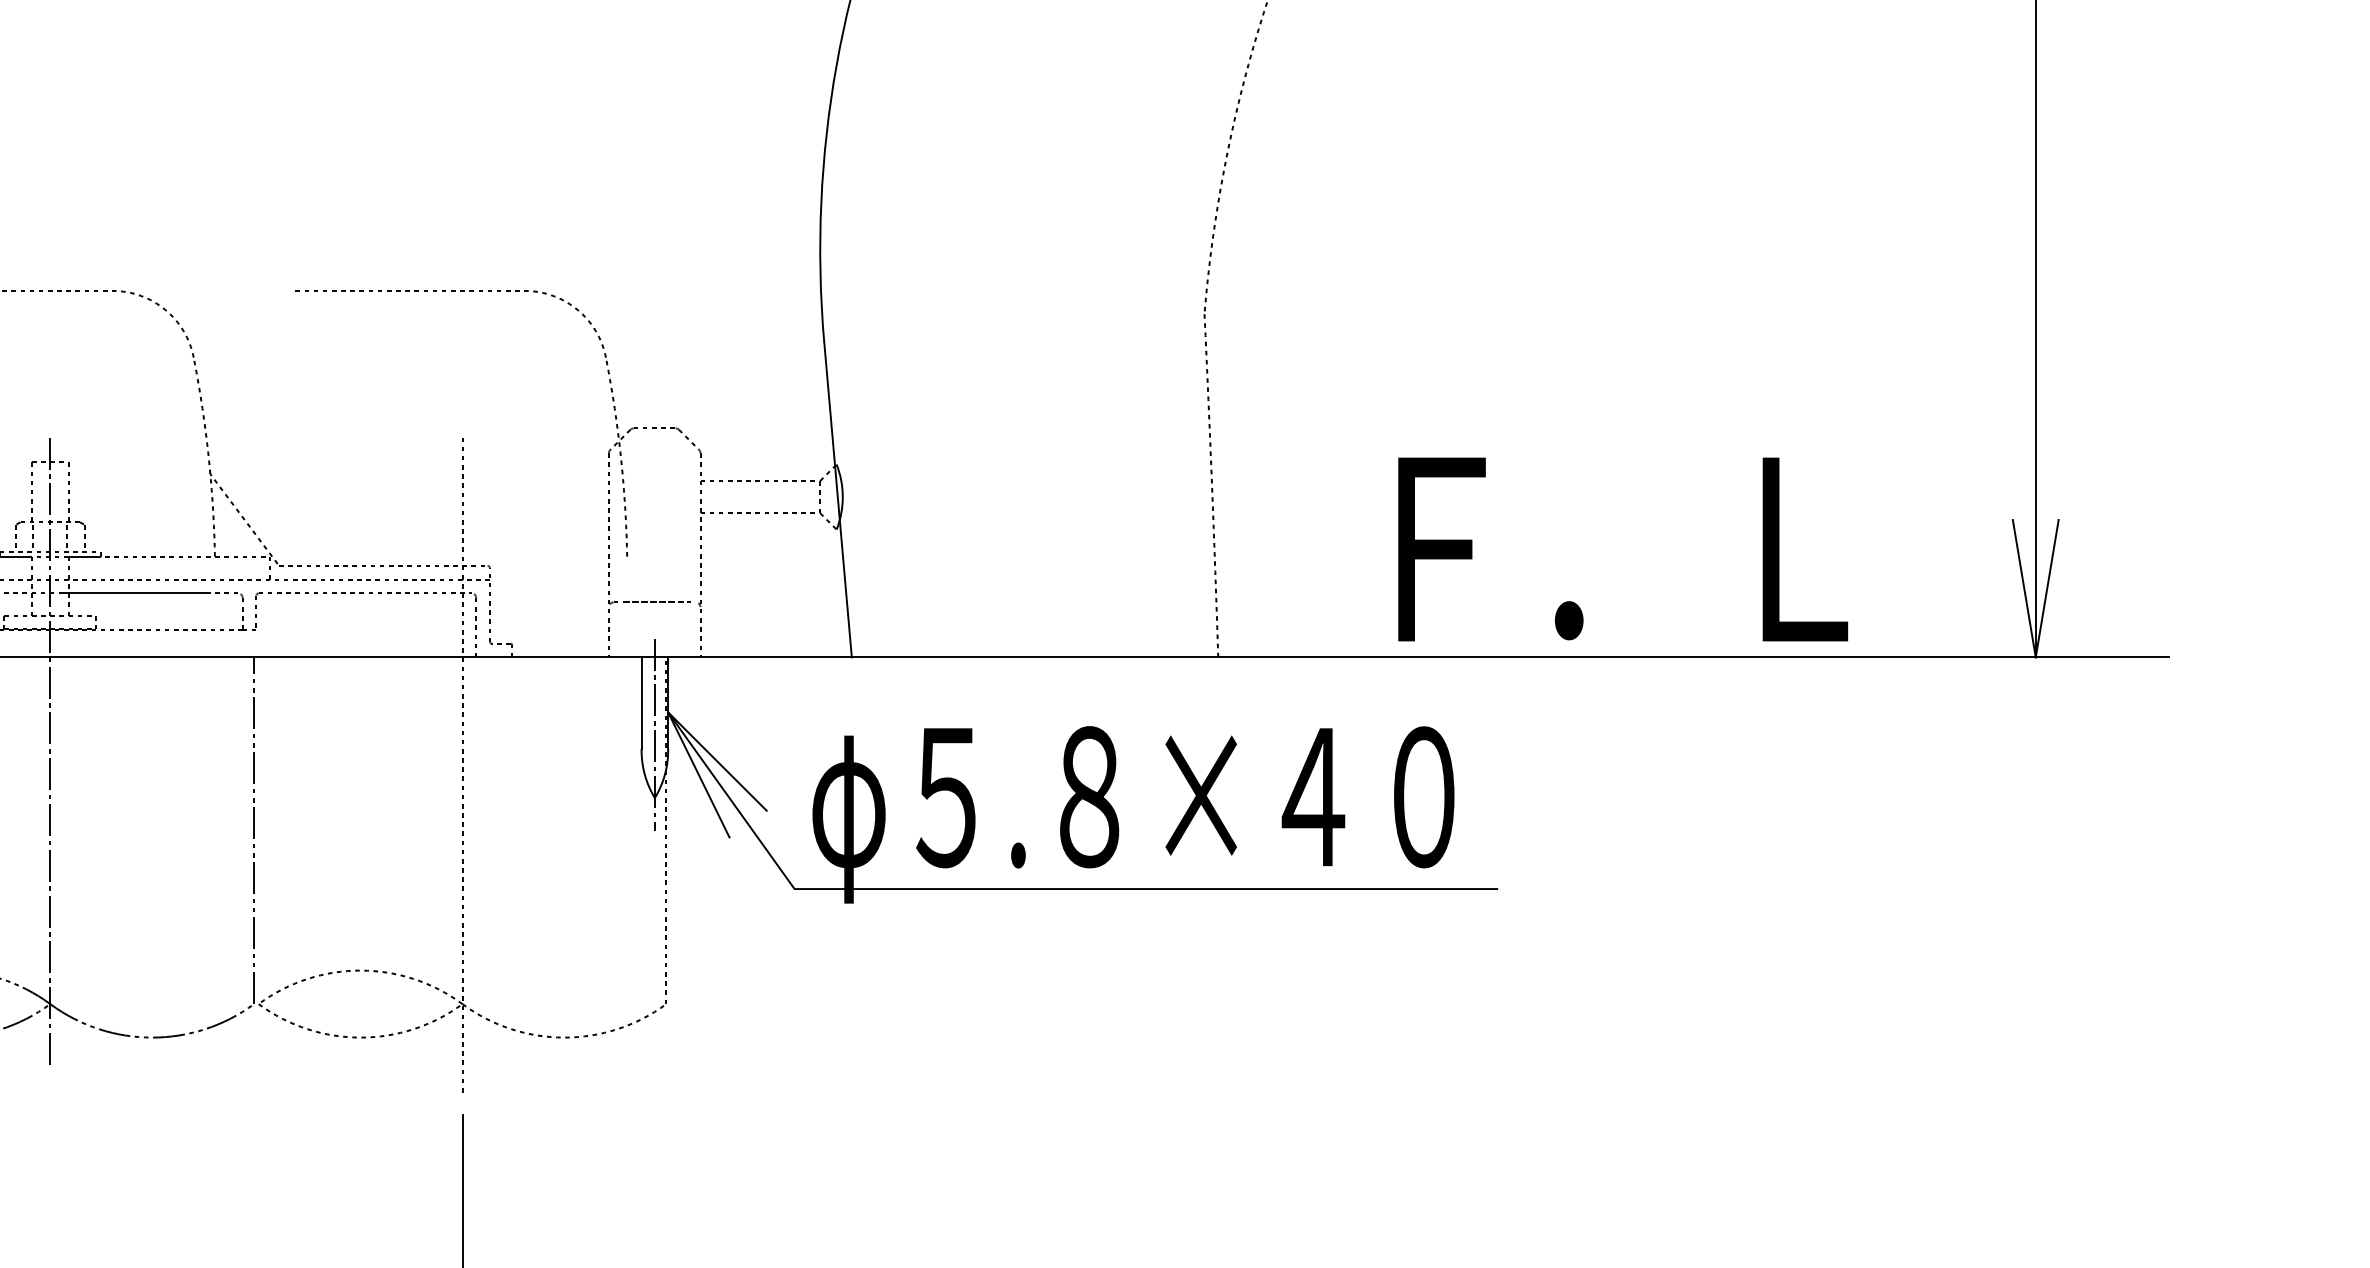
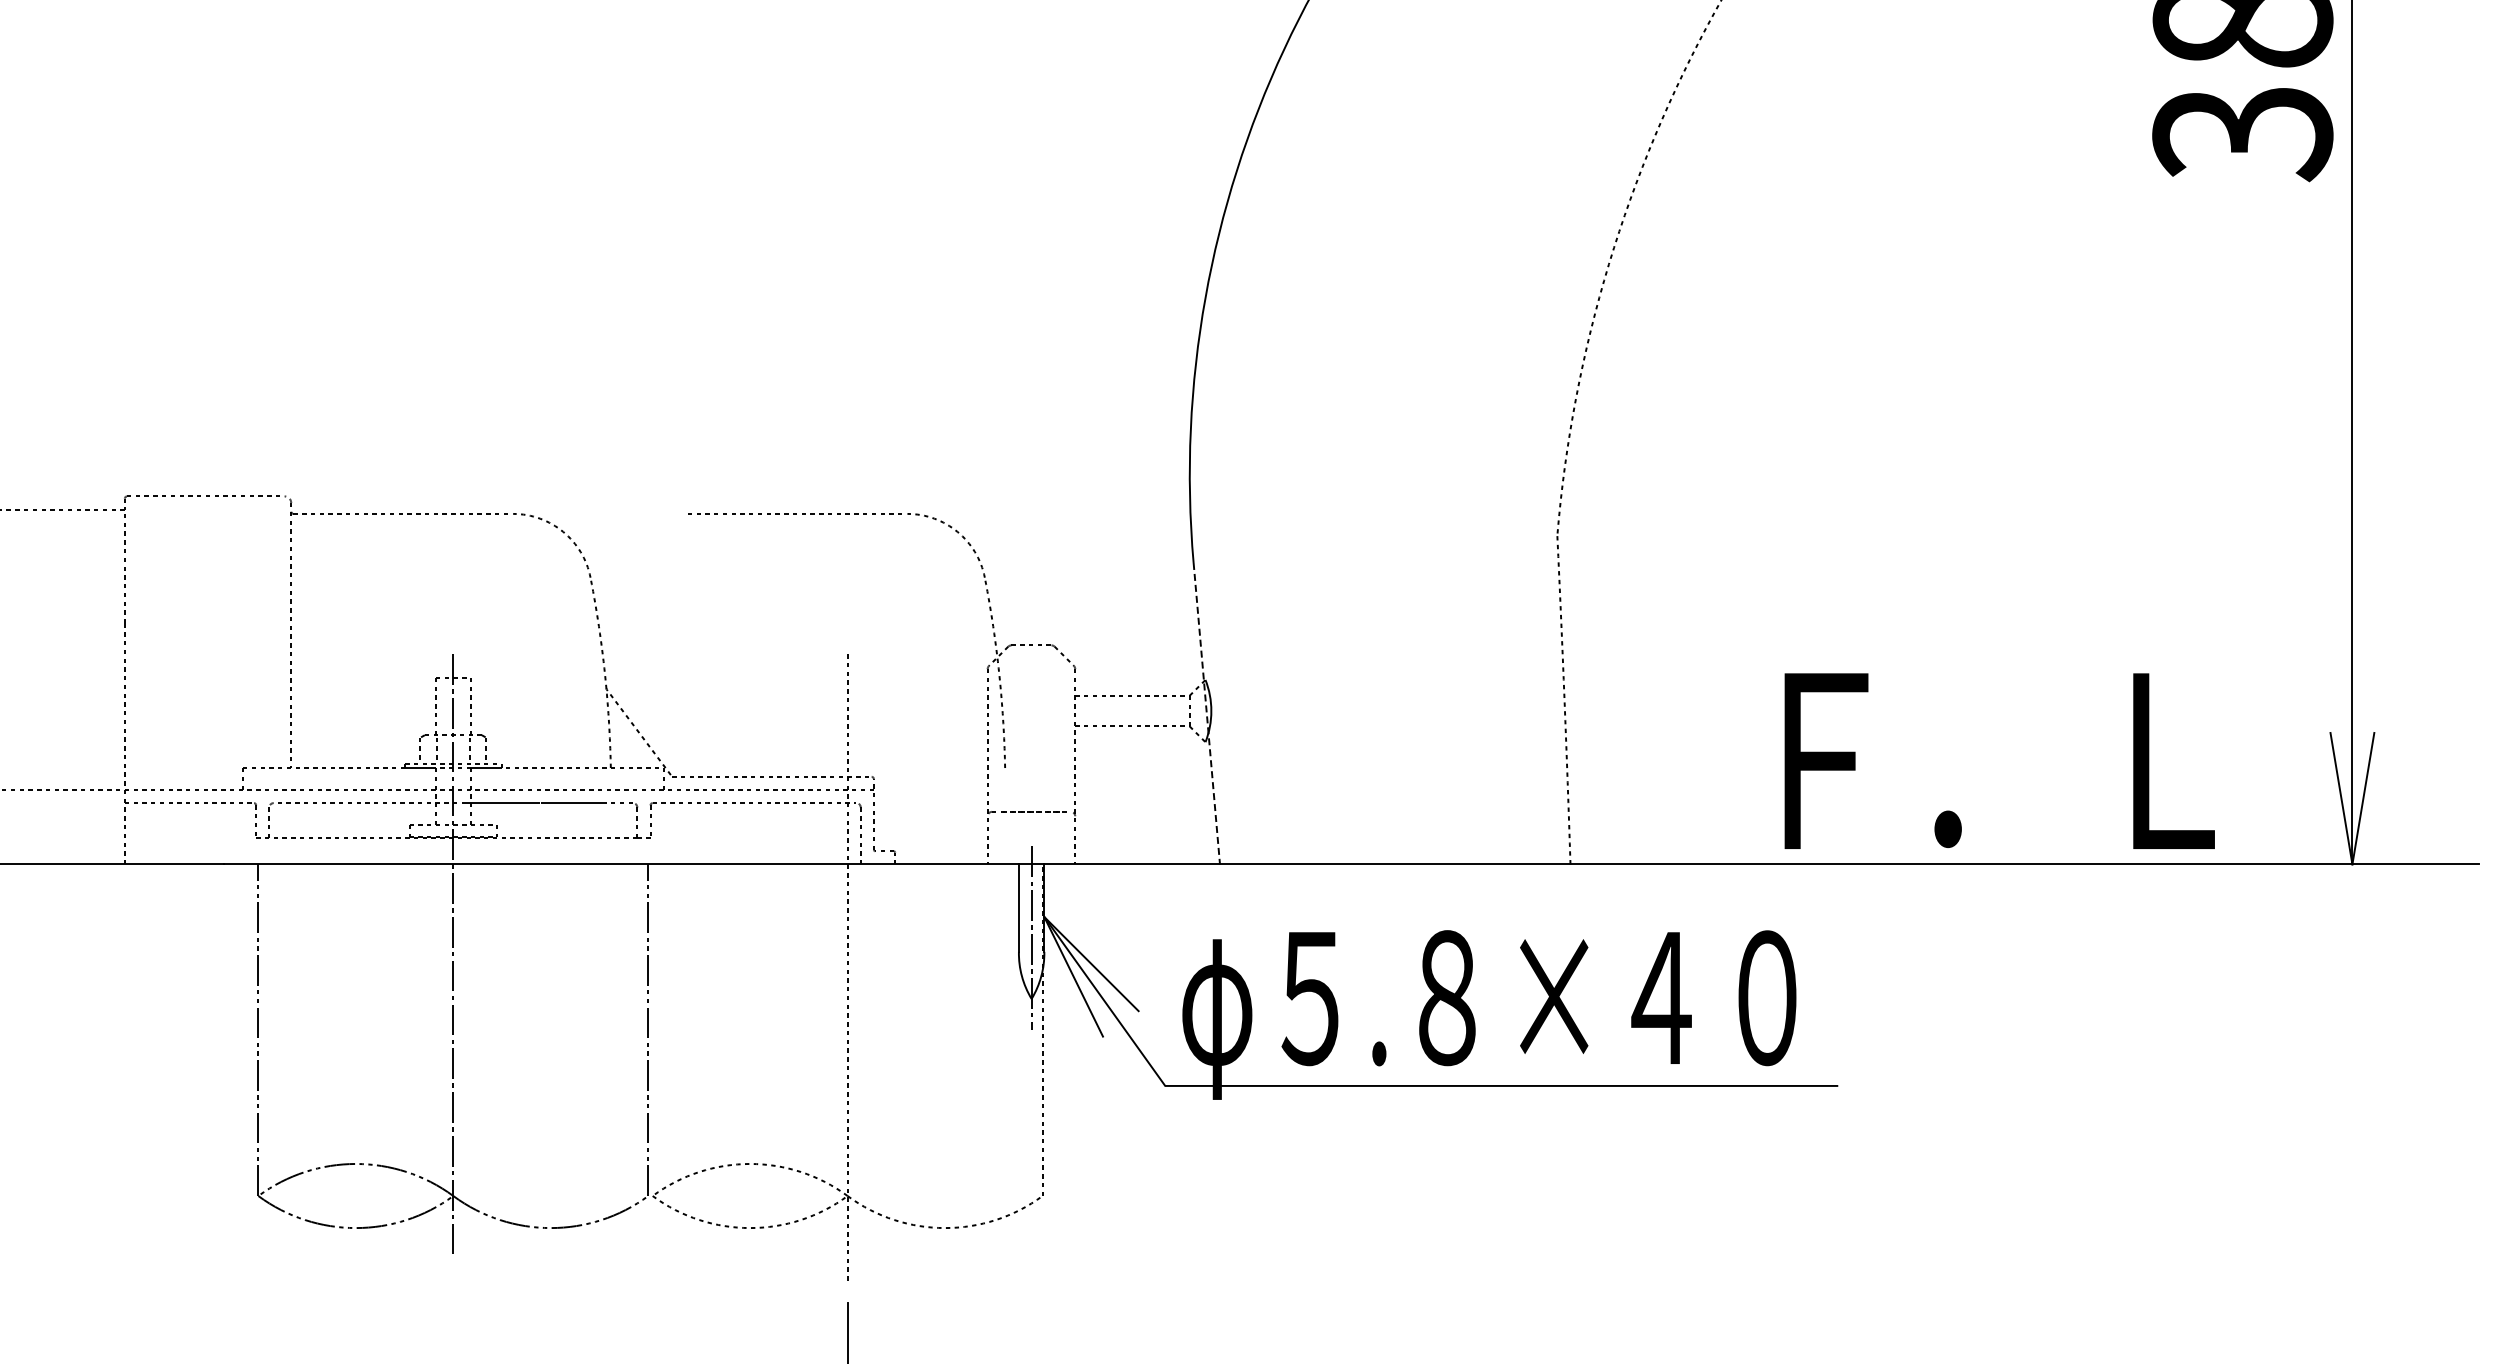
line: (837, 500) -> (1206, 714), solid -> dashed
text: (1622, 548) -> (1999, 760), moved

